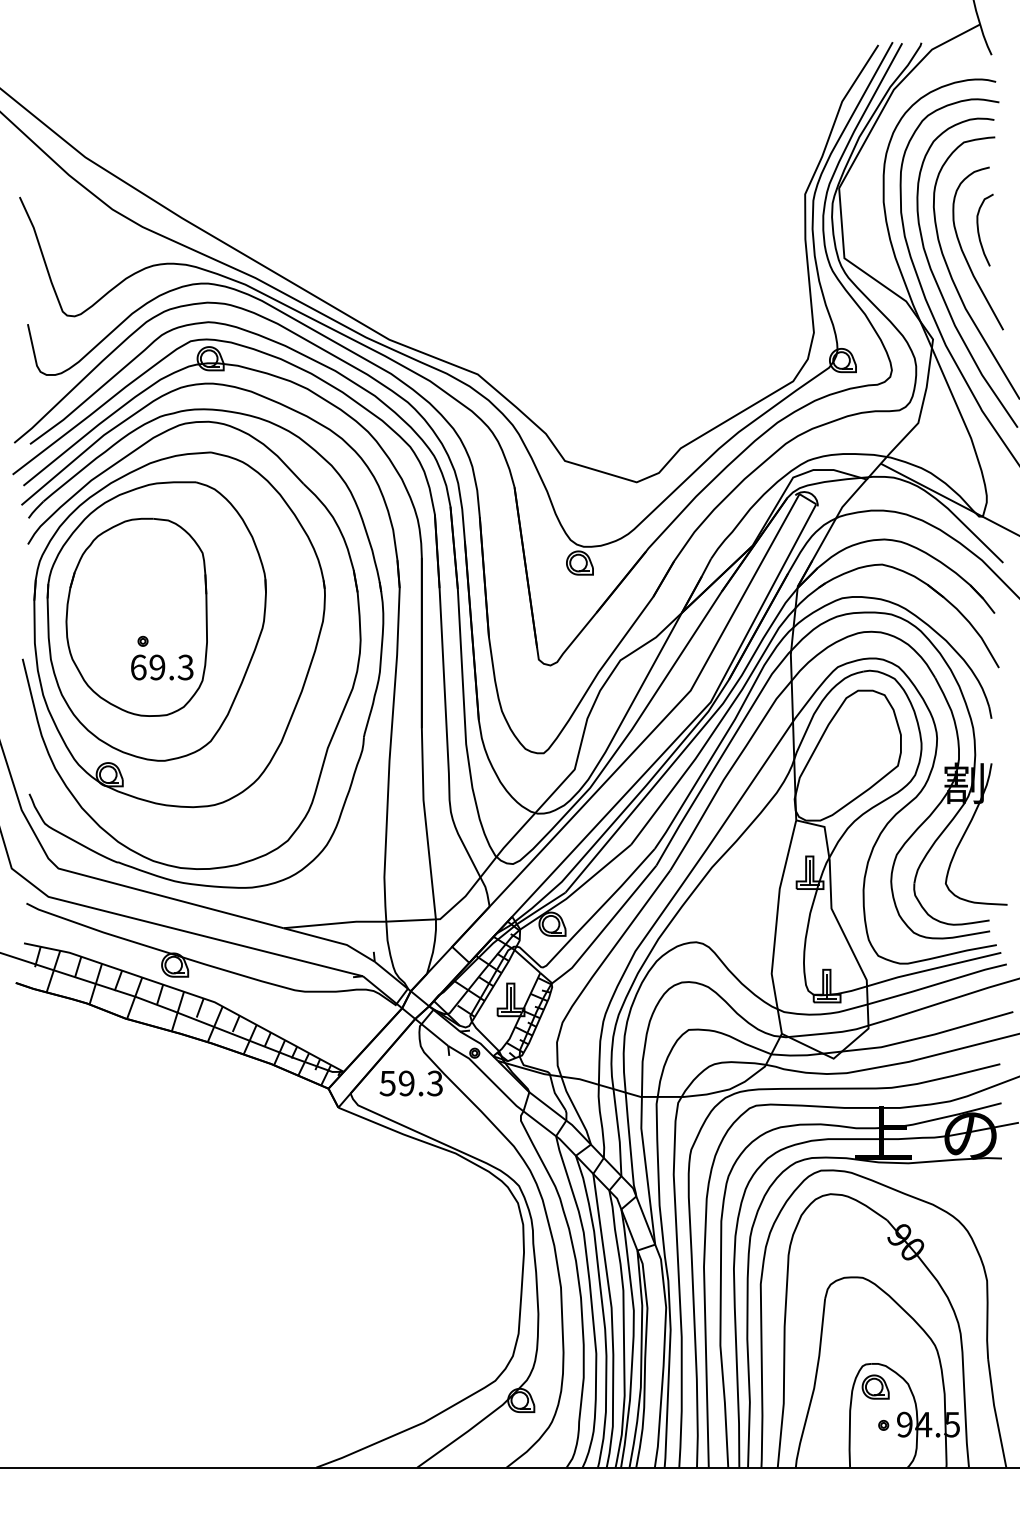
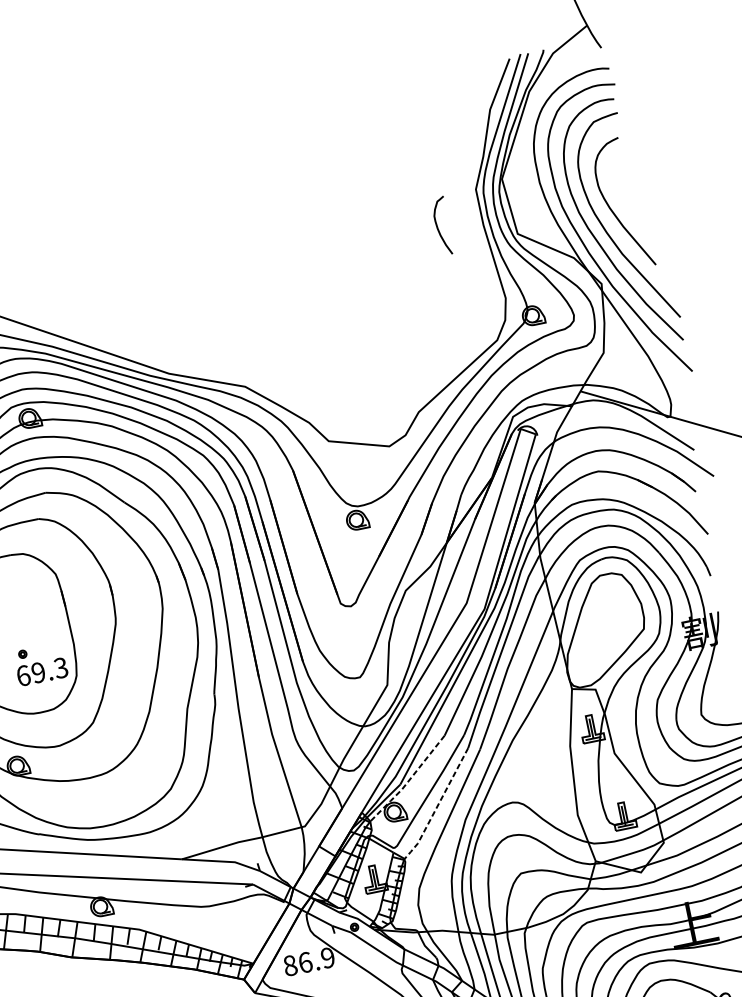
curve: (979, 231) -> (438, 228), moved
line: (576, 890) -> (408, 781), solid -> dashed
line: (605, 927) -> (437, 805), solid -> dashed
text: (410, 1083) -> (308, 961), 59.3 -> 86.9

